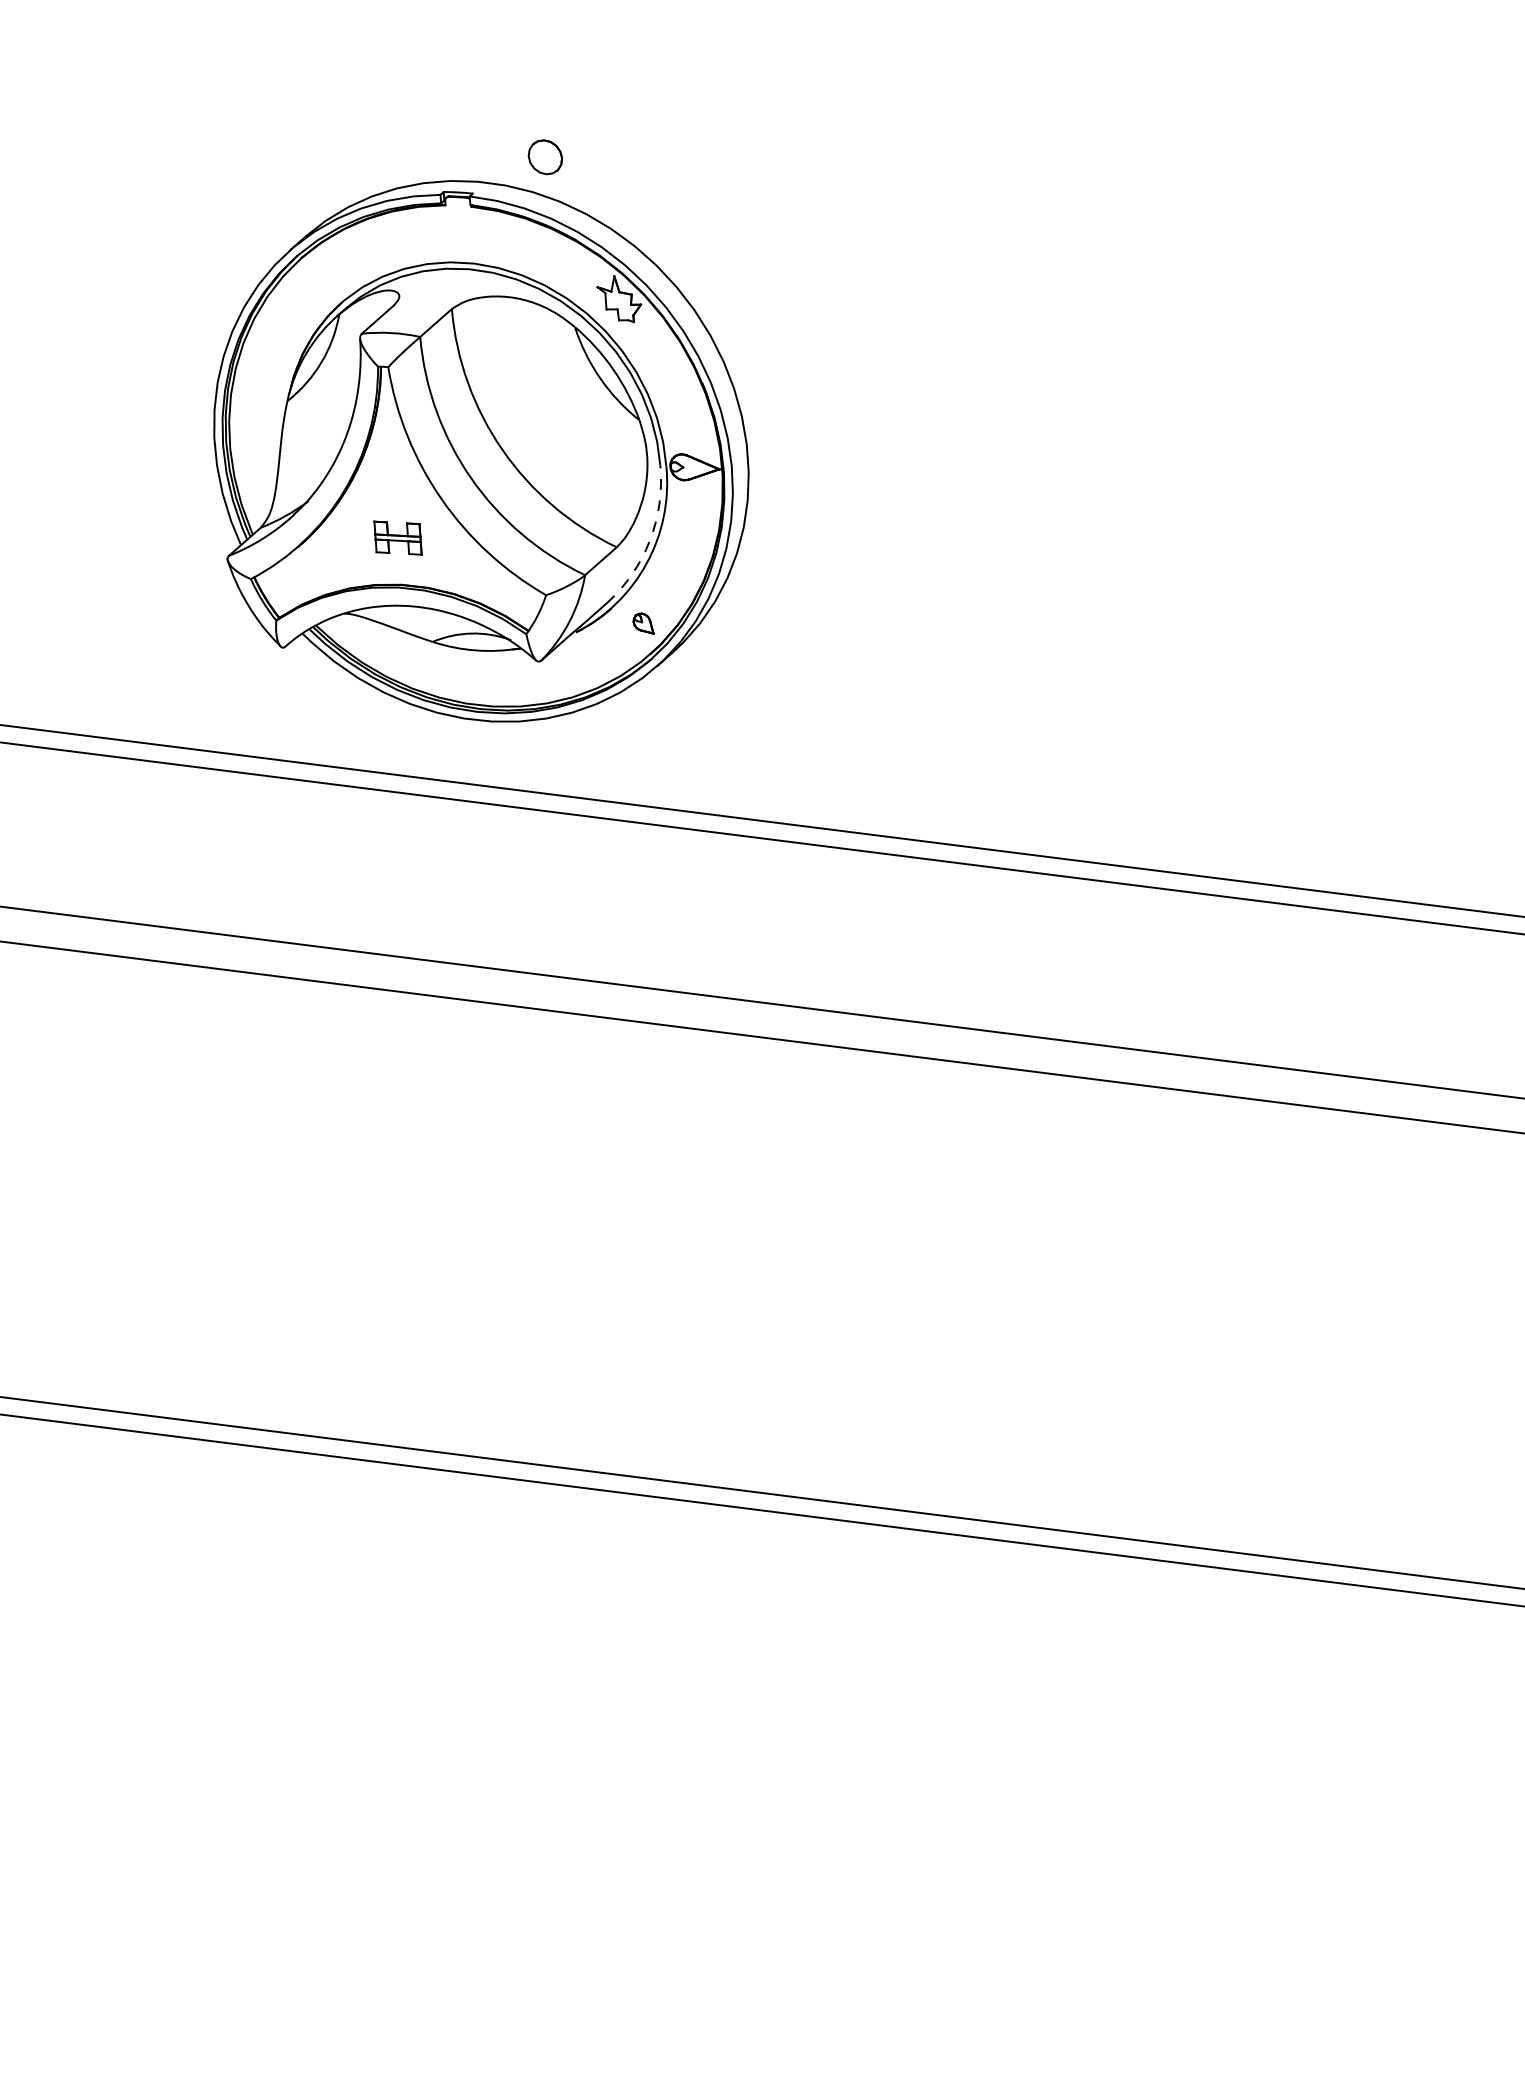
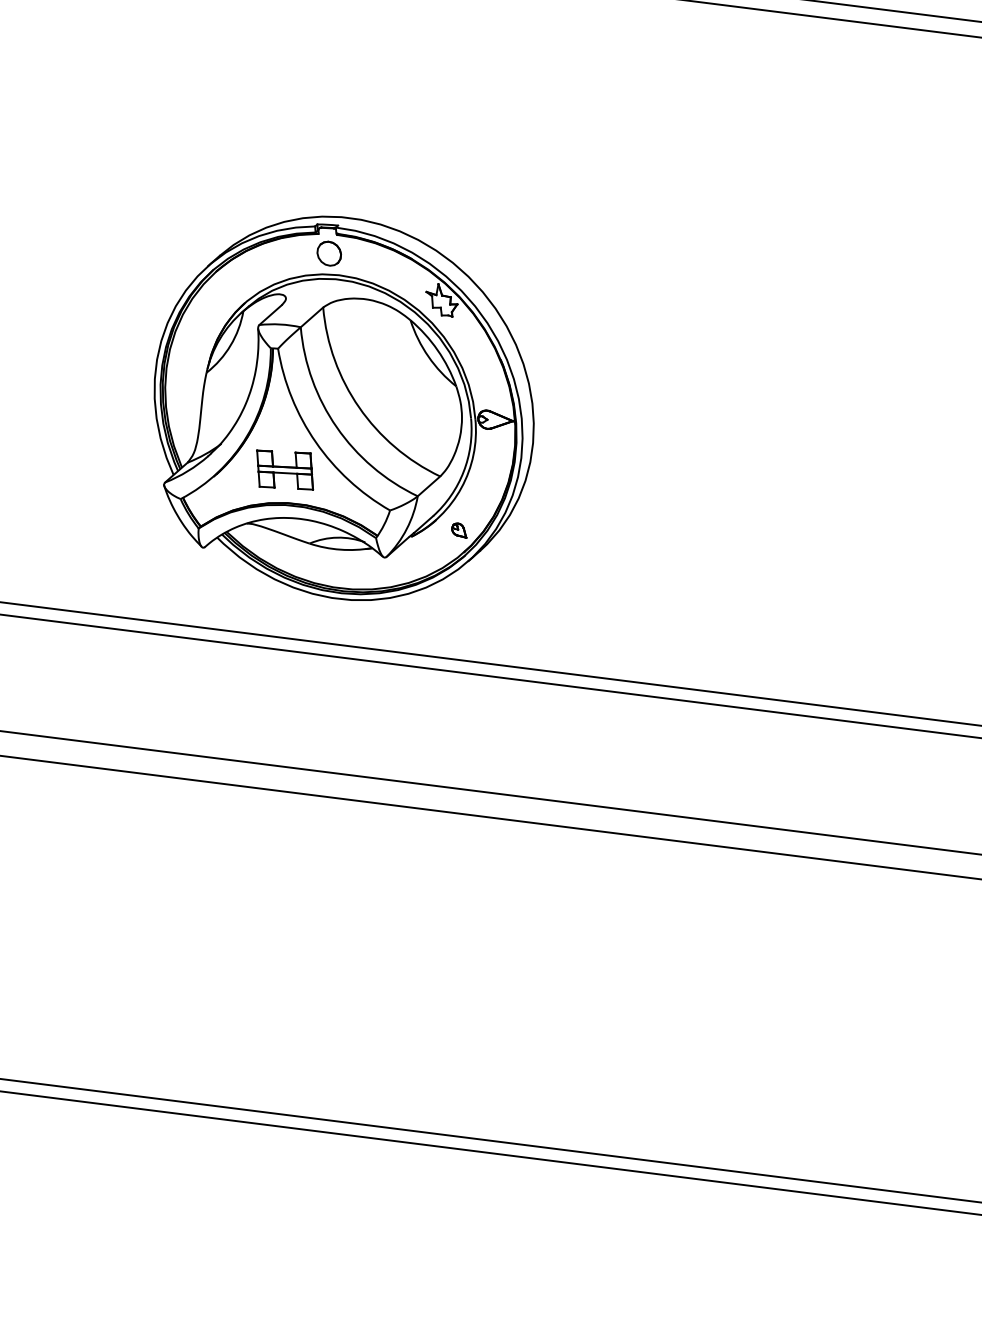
part: (544, 157) -> (328, 253), moved
part: (397, 537) -> (284, 469), size x1.67
arc: (649, 540) -> (463, 471), dashed -> solid

